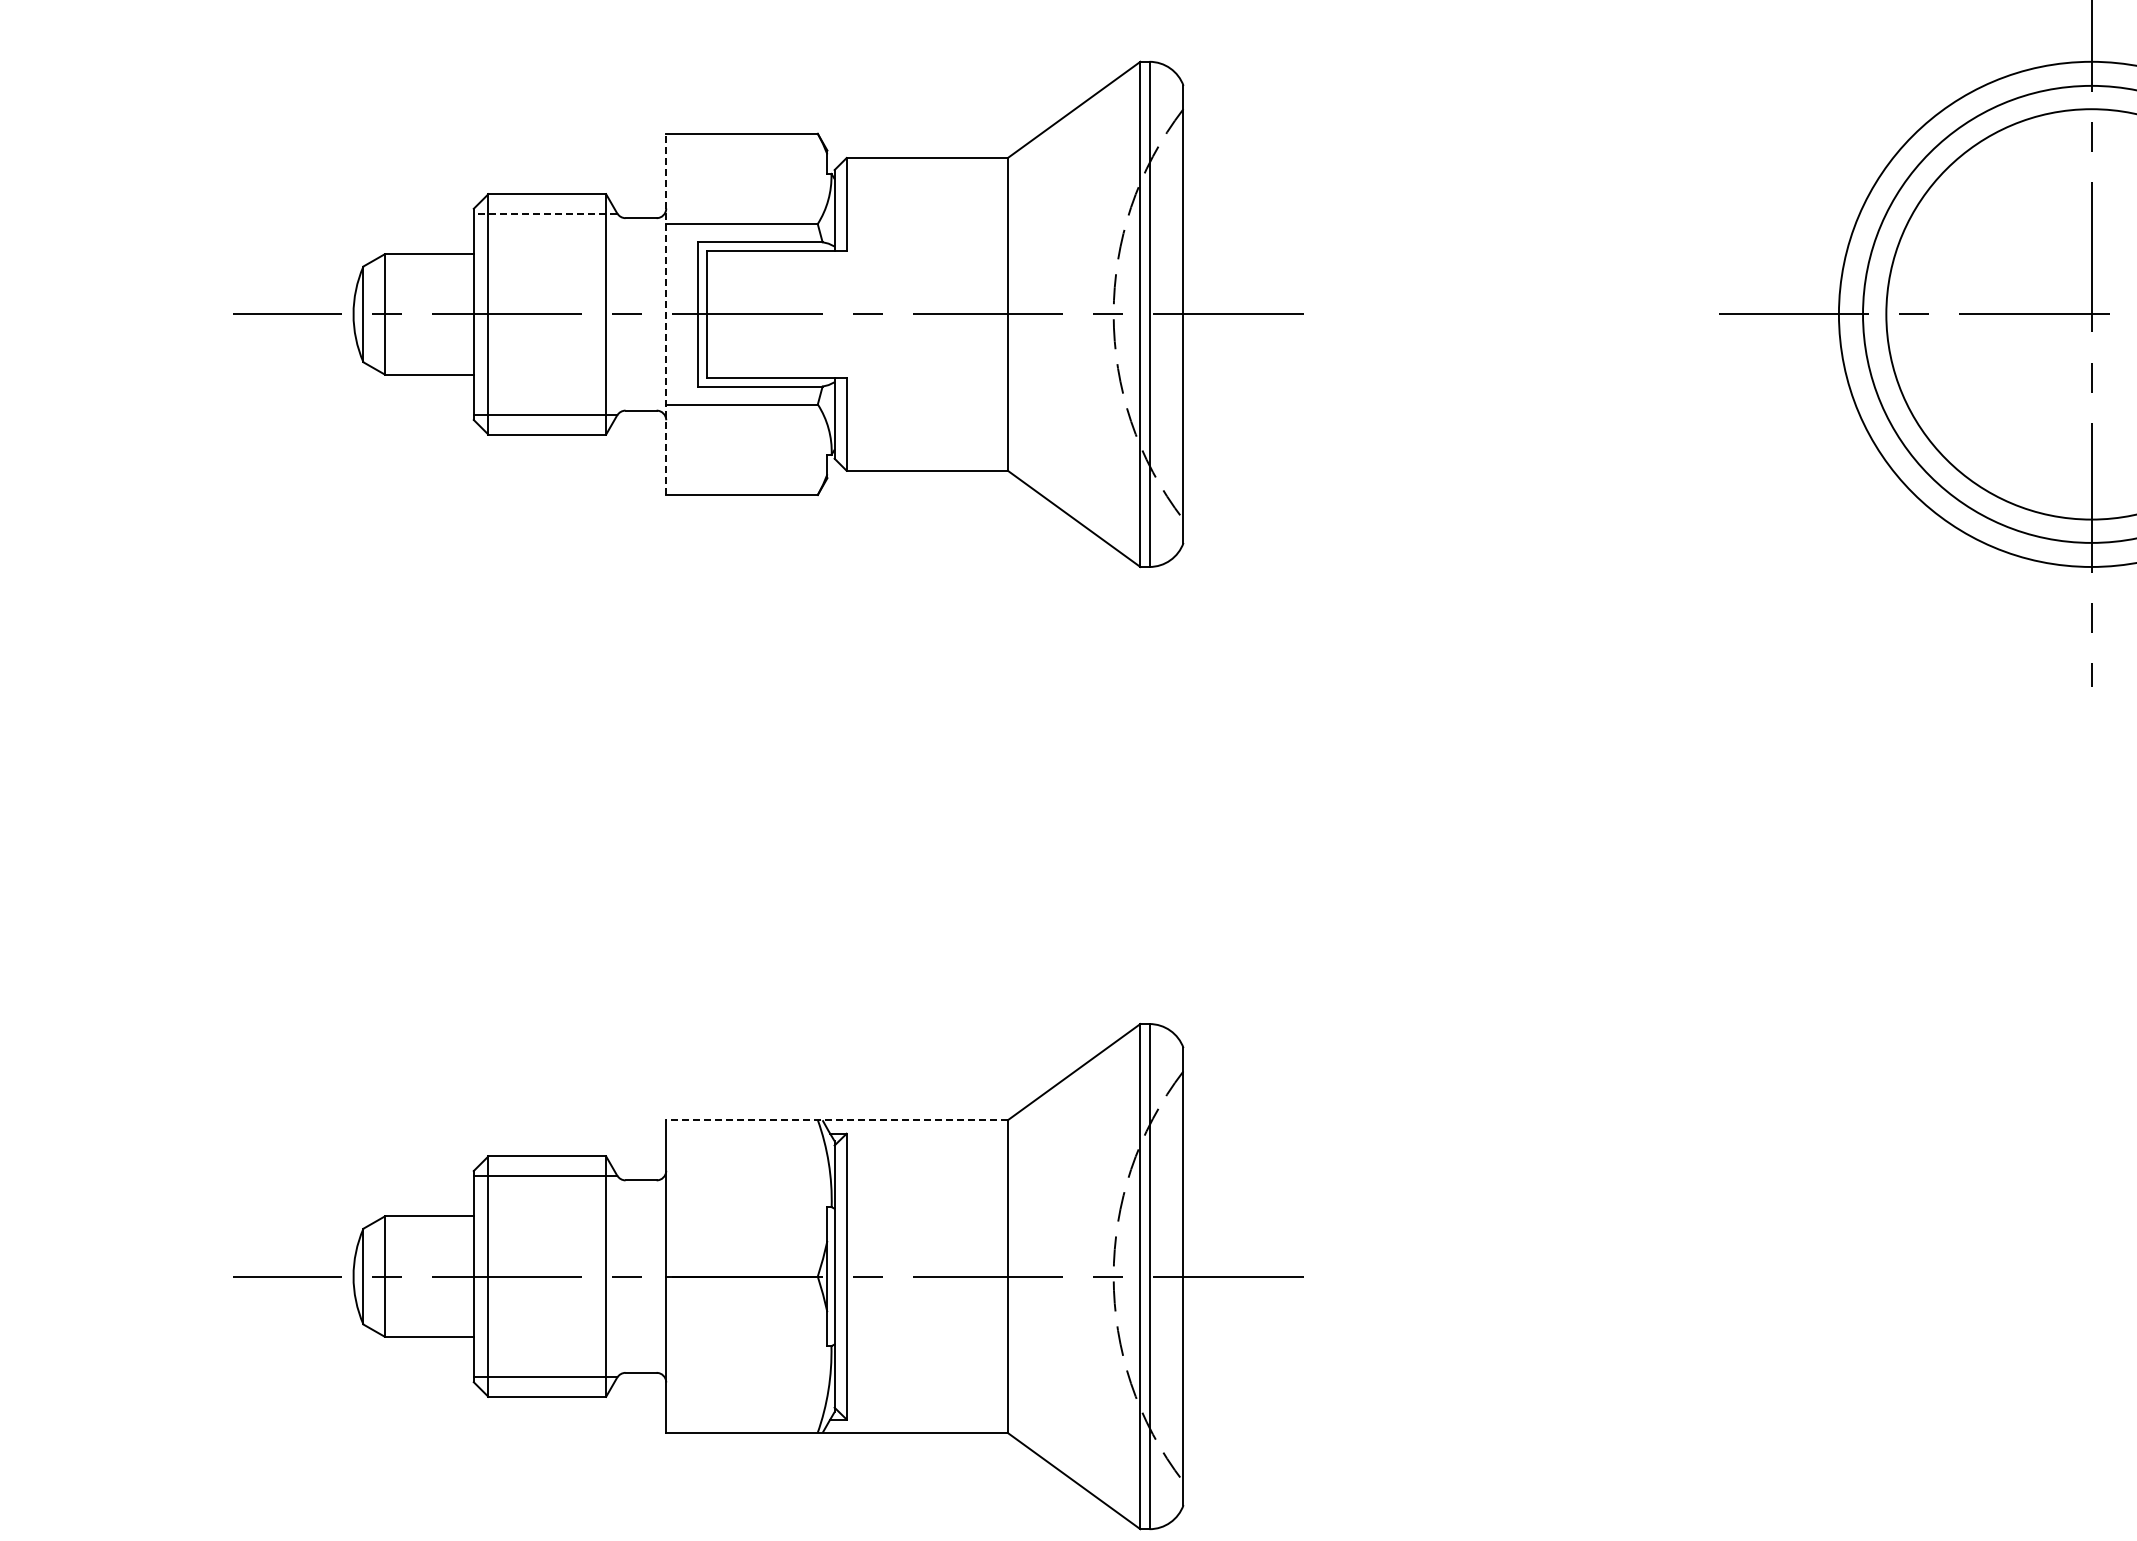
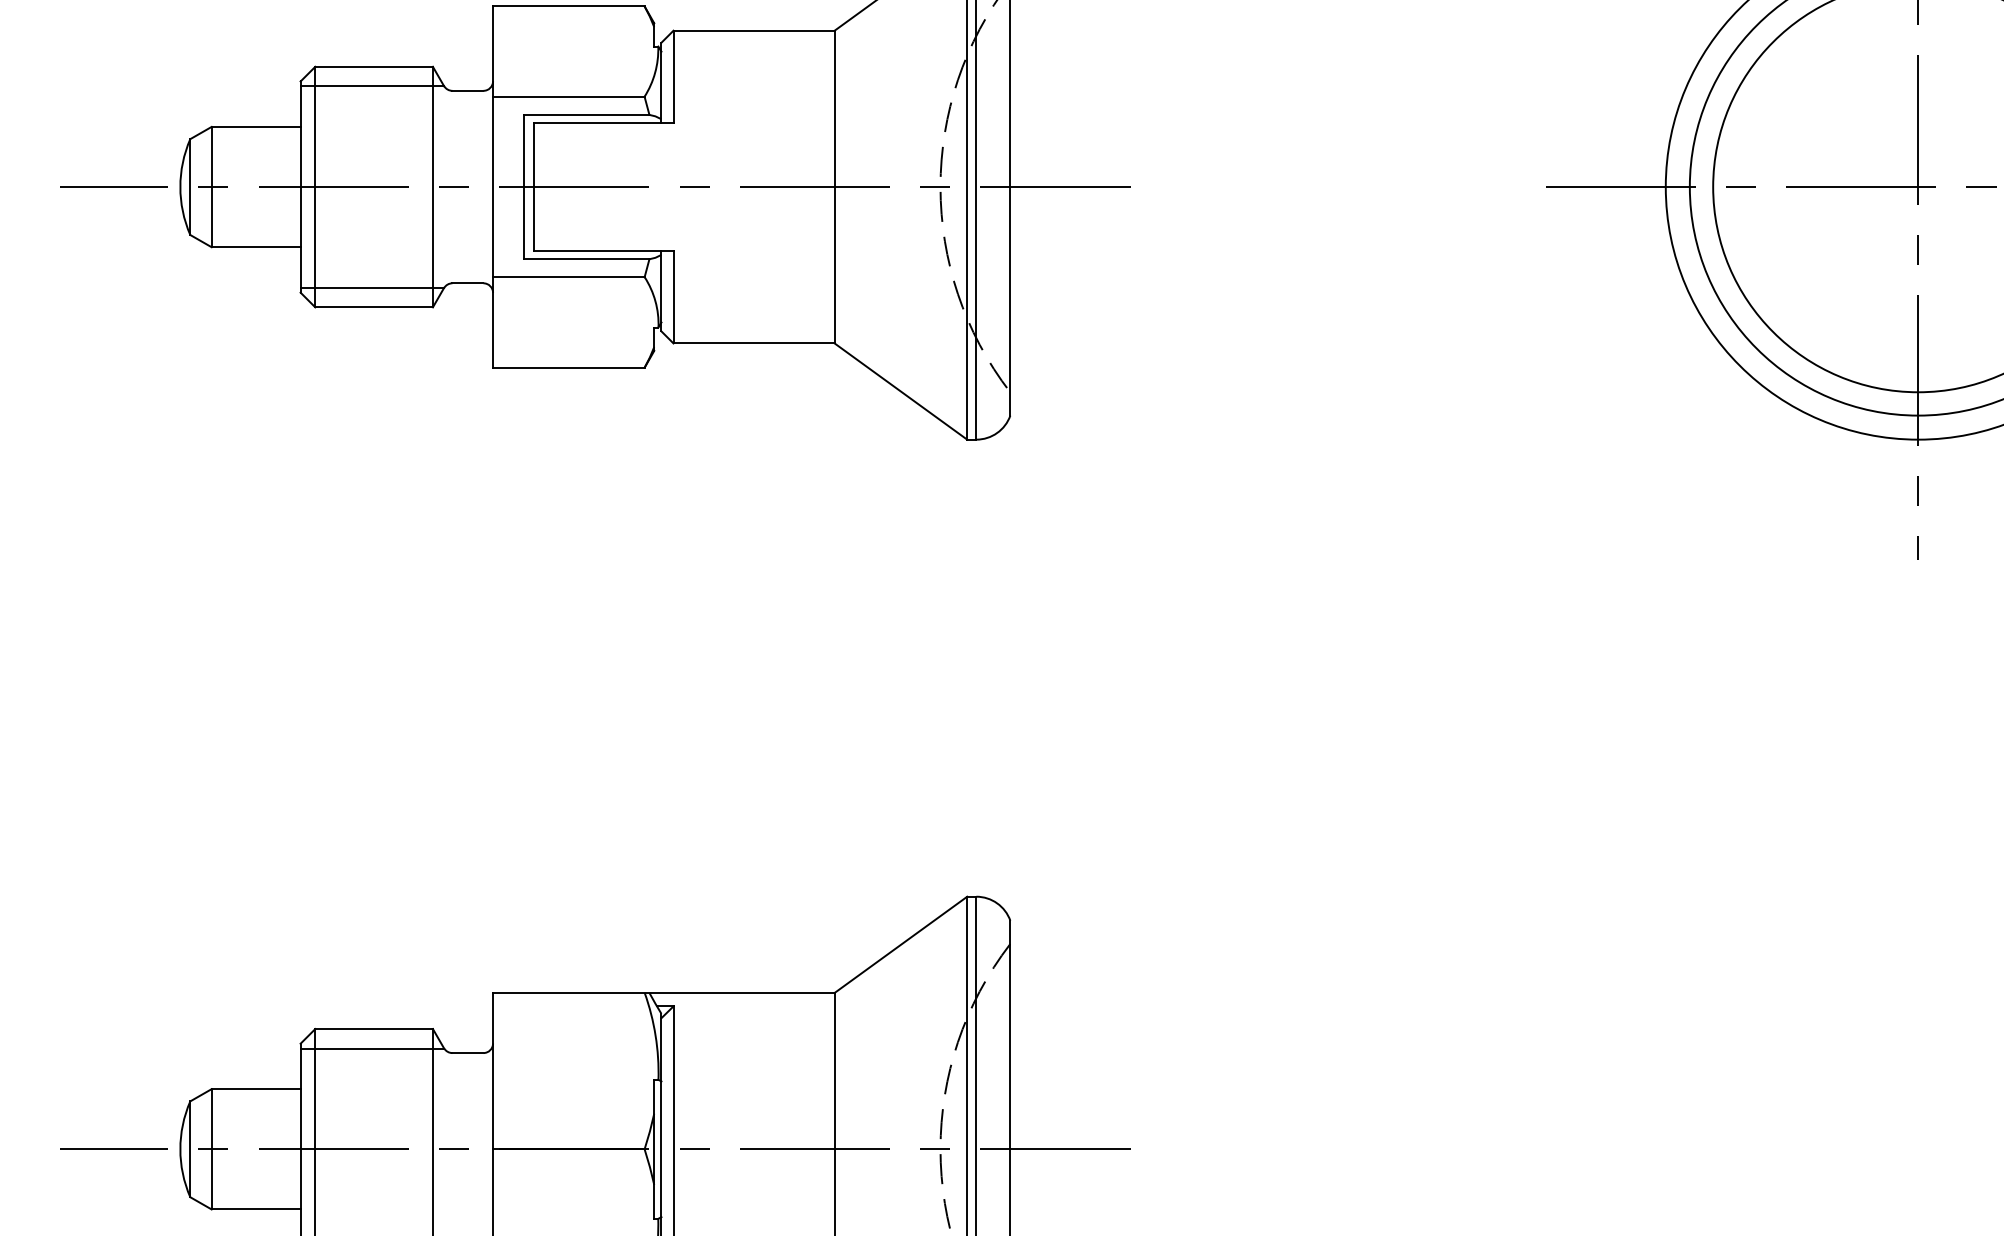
line: (545, 213) -> (372, 86), dashed -> solid
line: (666, 314) -> (493, 187), dashed -> solid
line: (837, 1120) -> (664, 993), dashed -> solid

